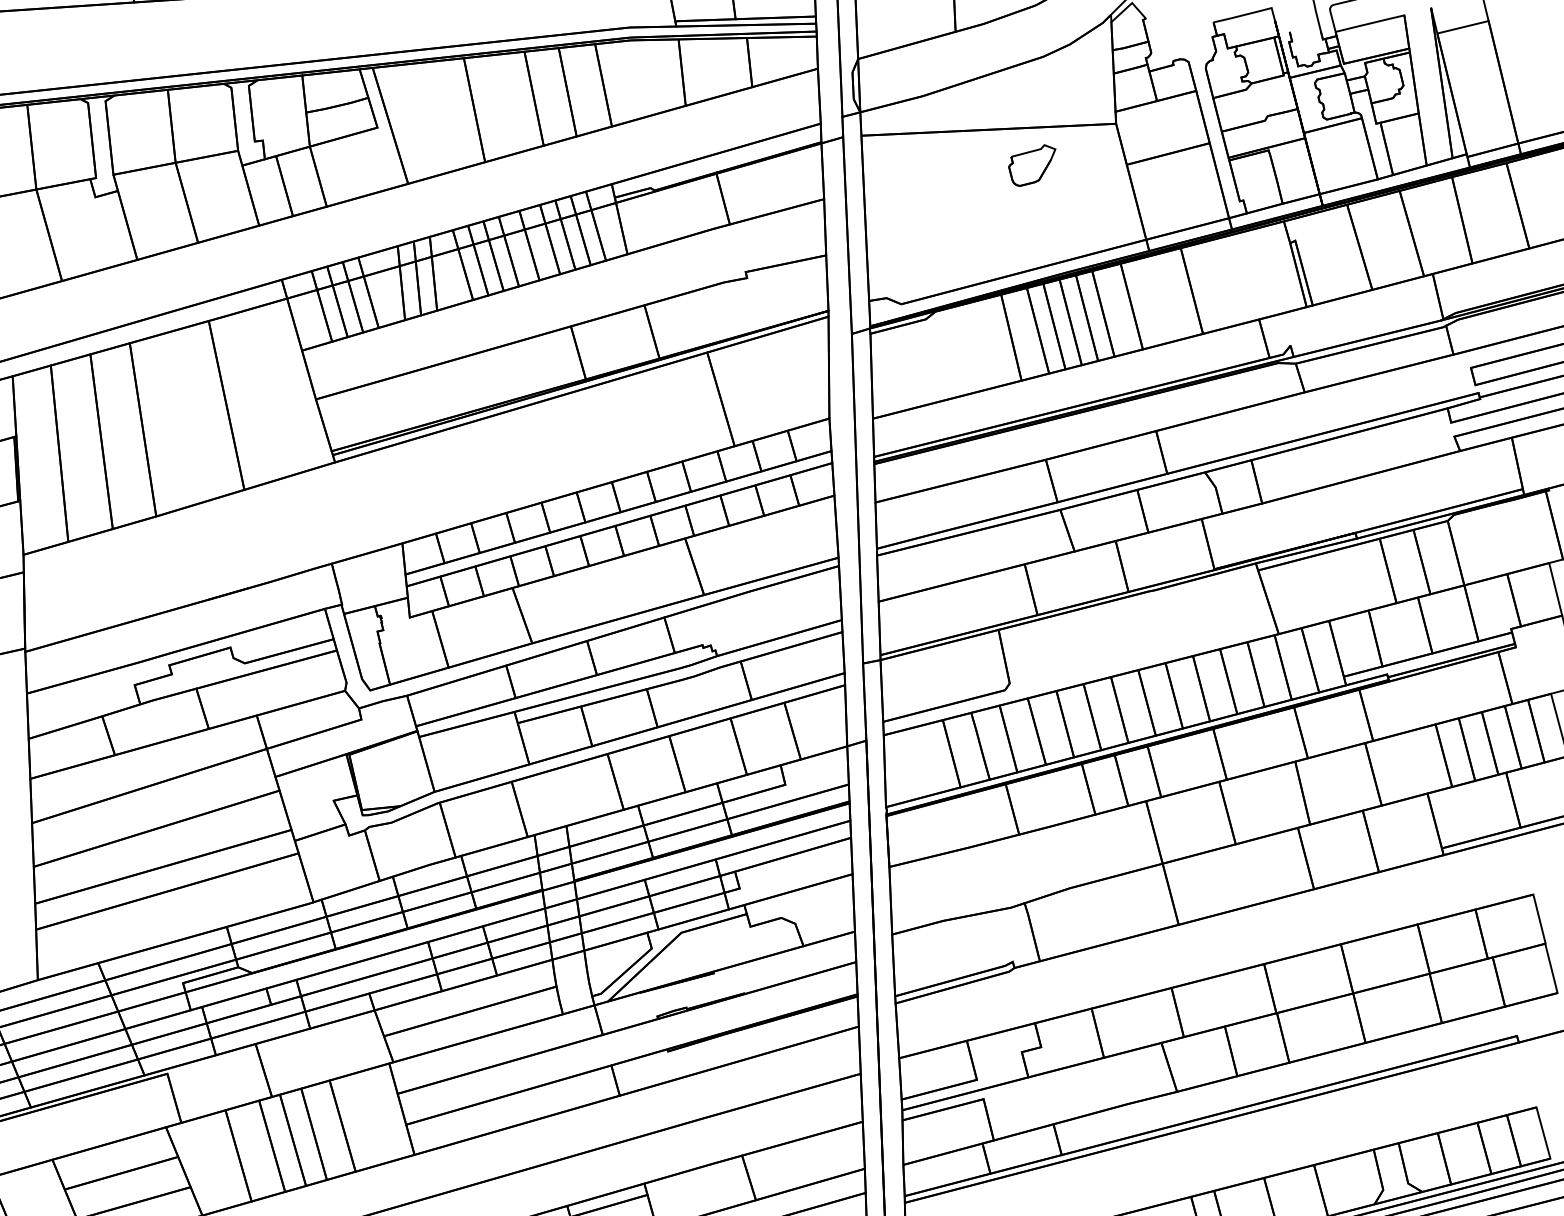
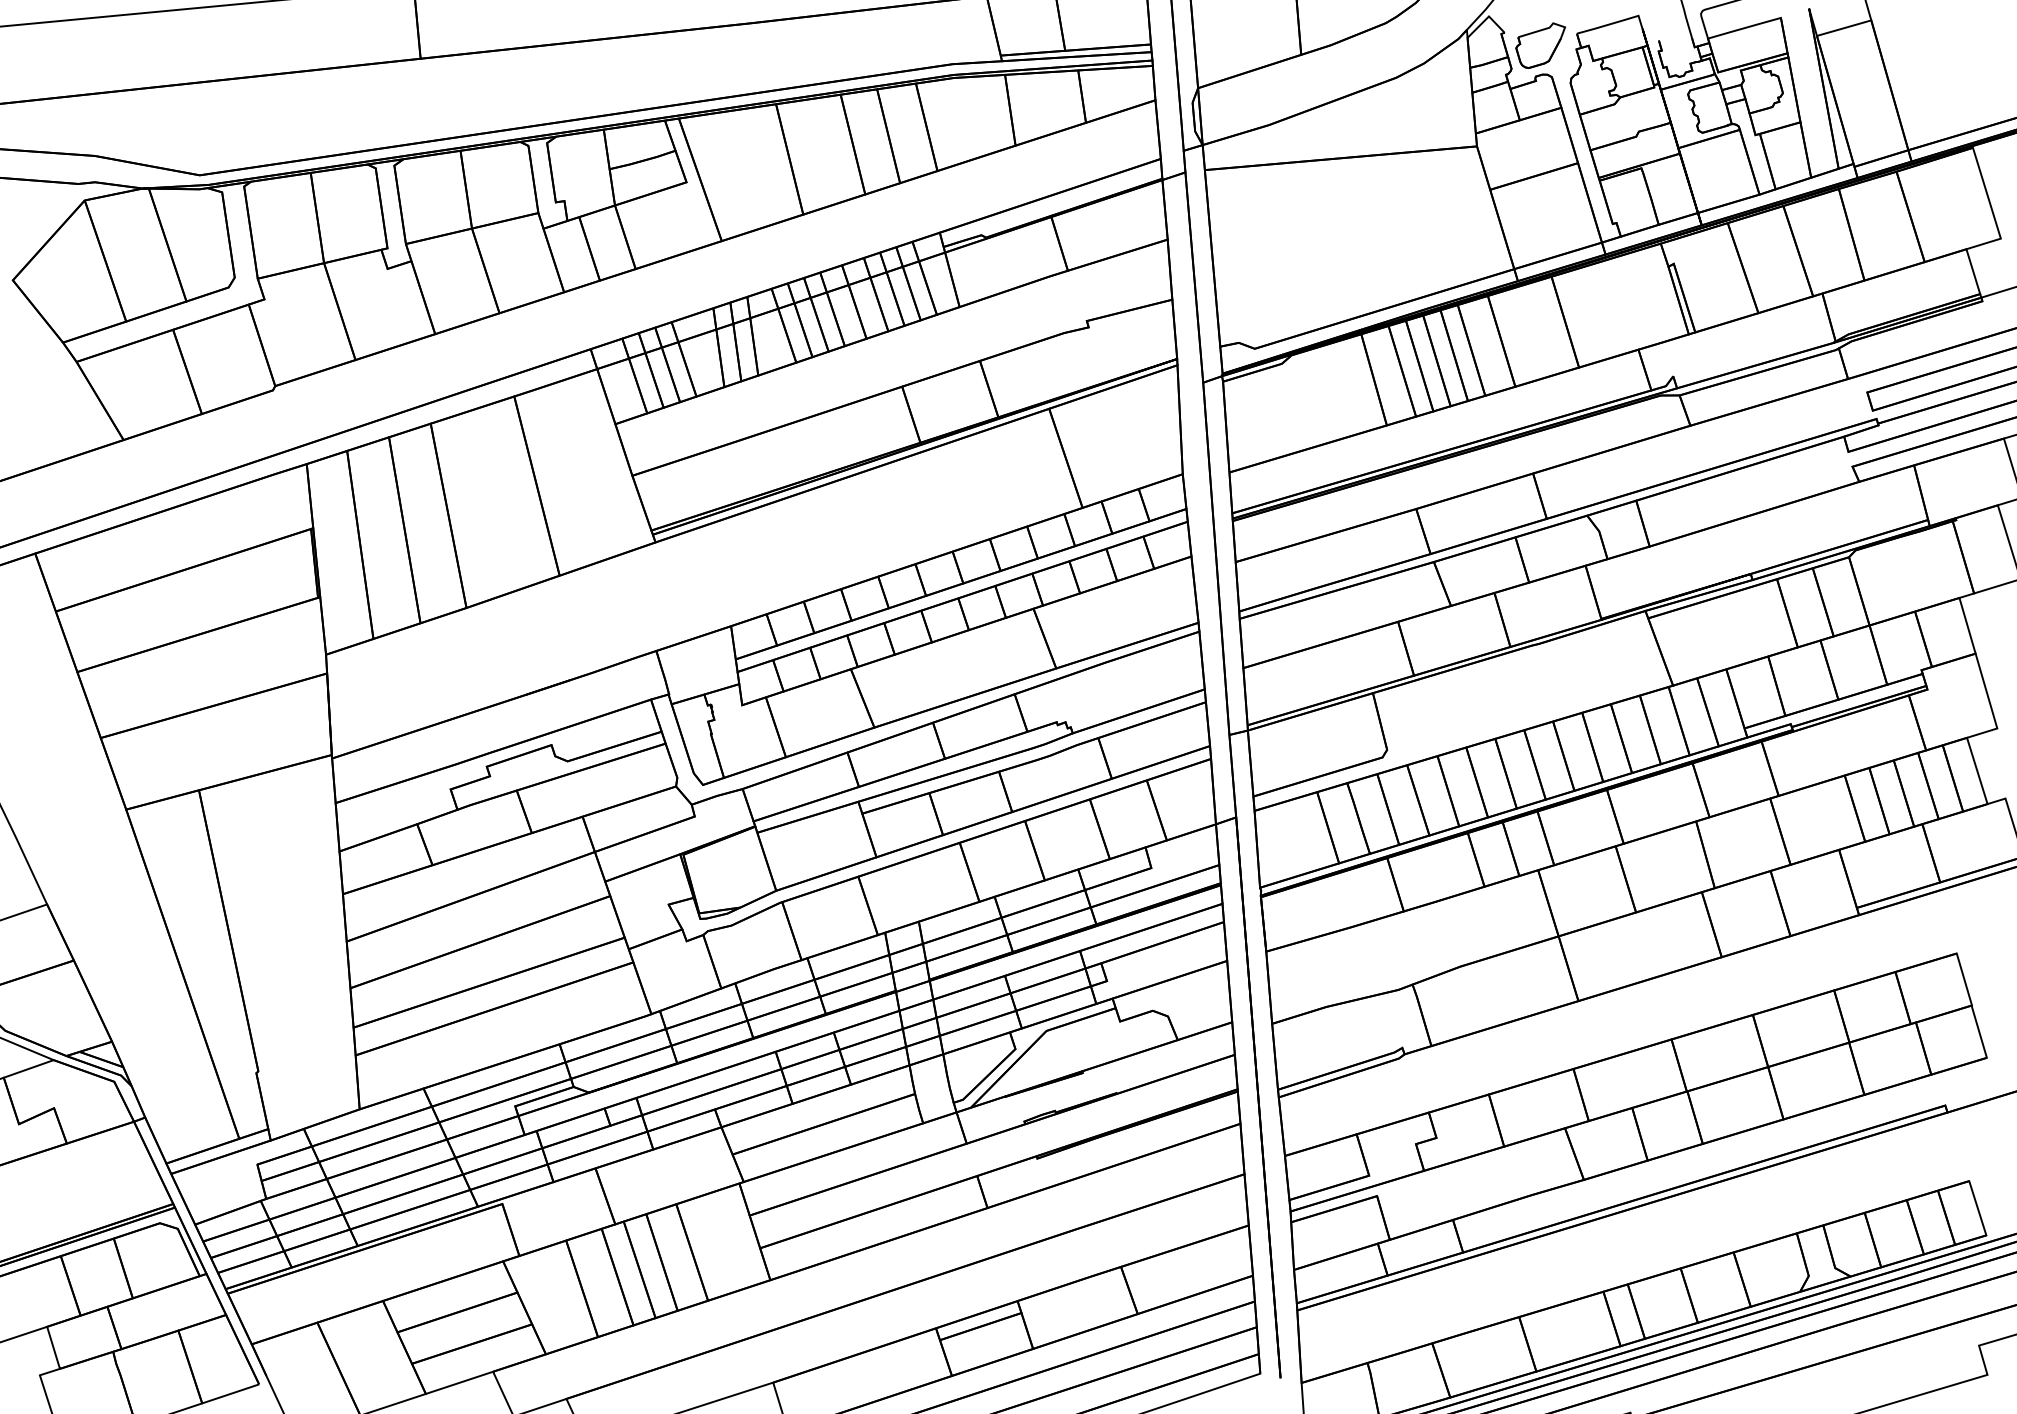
part: (1031, 165) -> (1540, 45), moved

